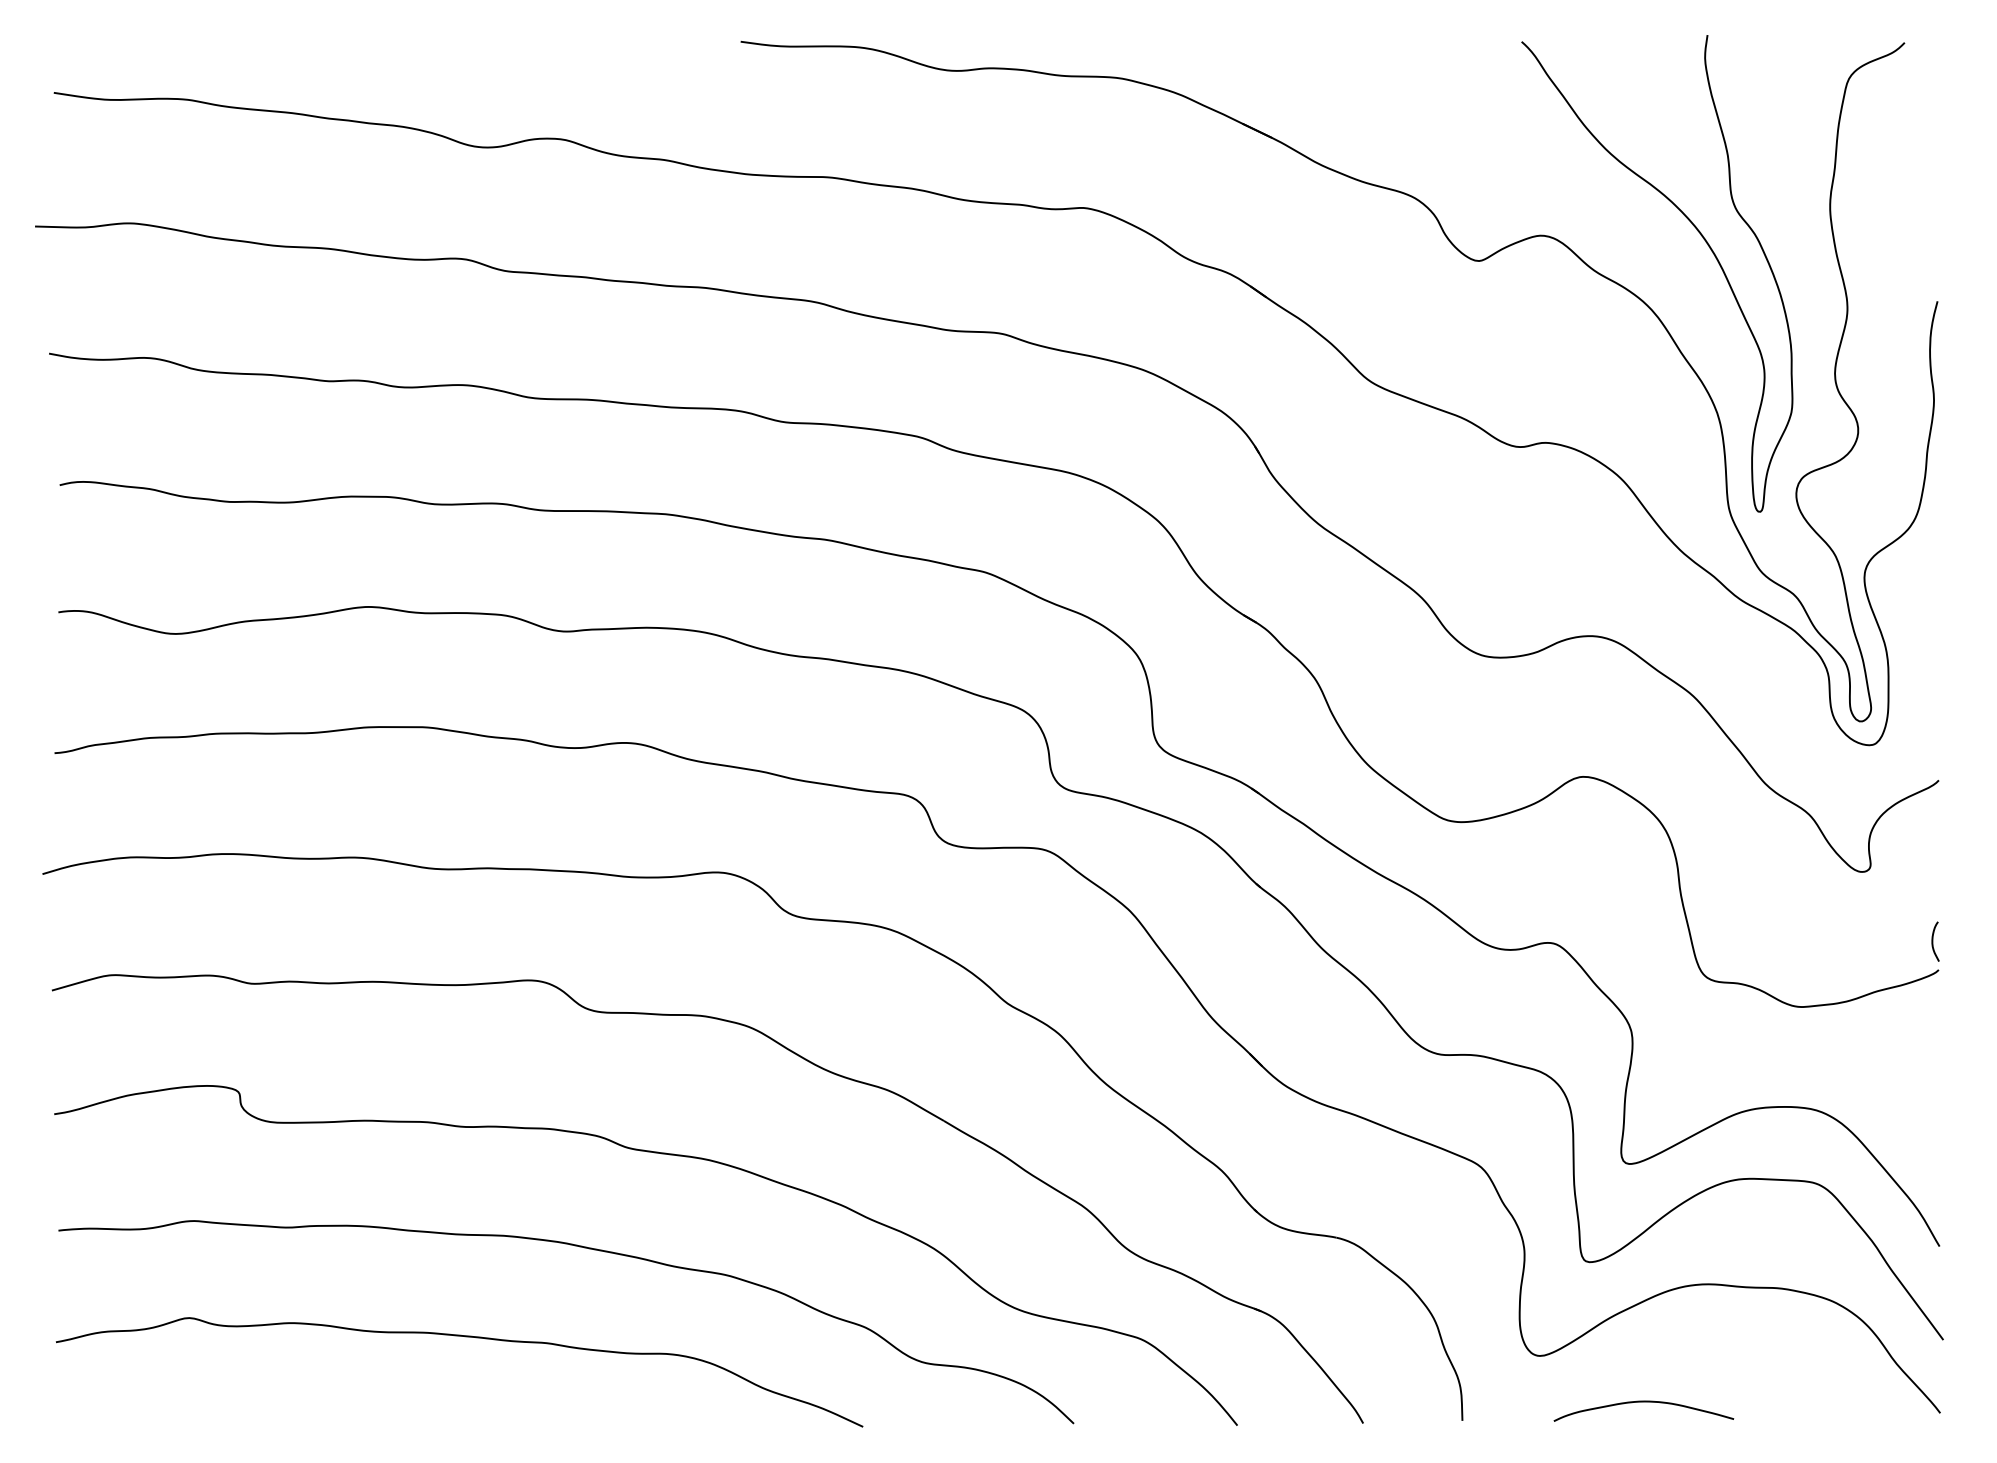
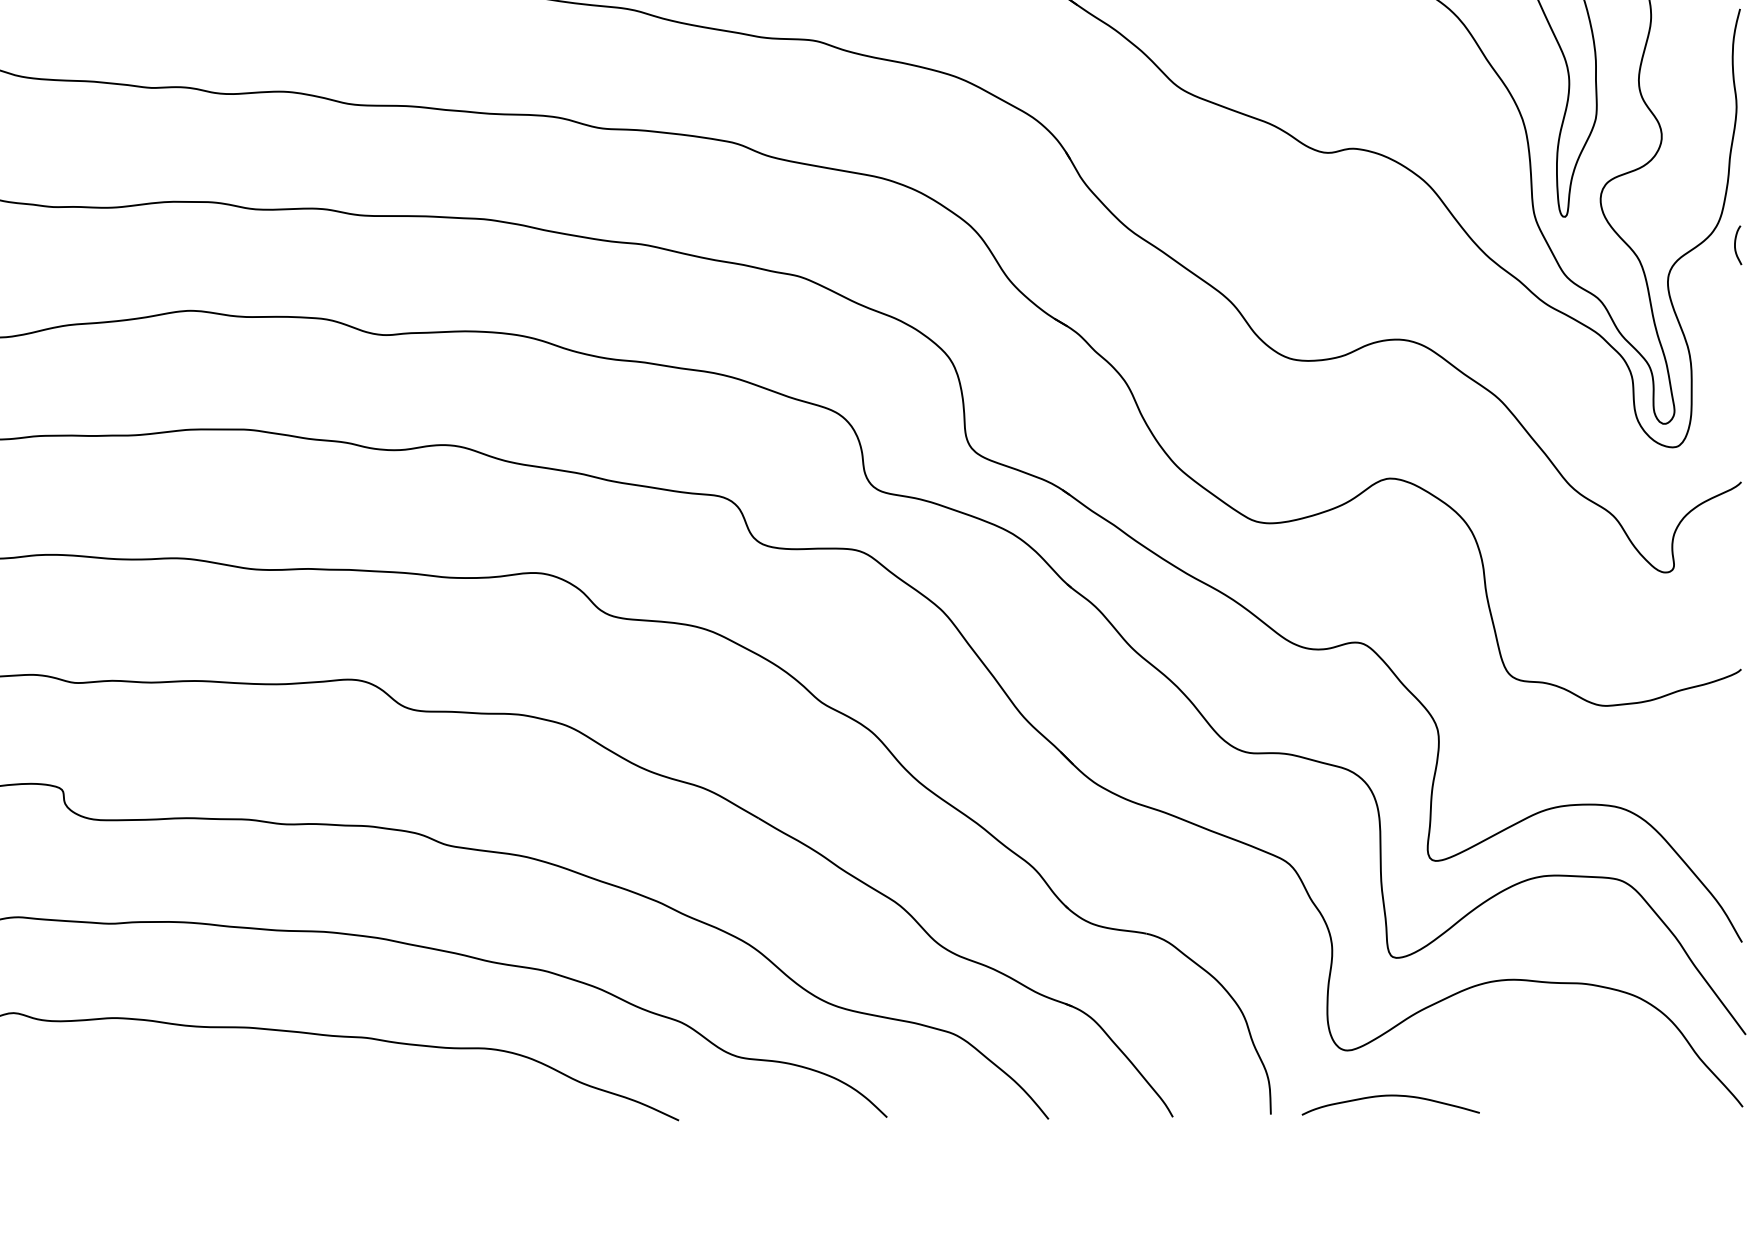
curve: (1933, 941) -> (1736, 245), moved
curve: (1643, 1402) -> (1390, 1096), moved

